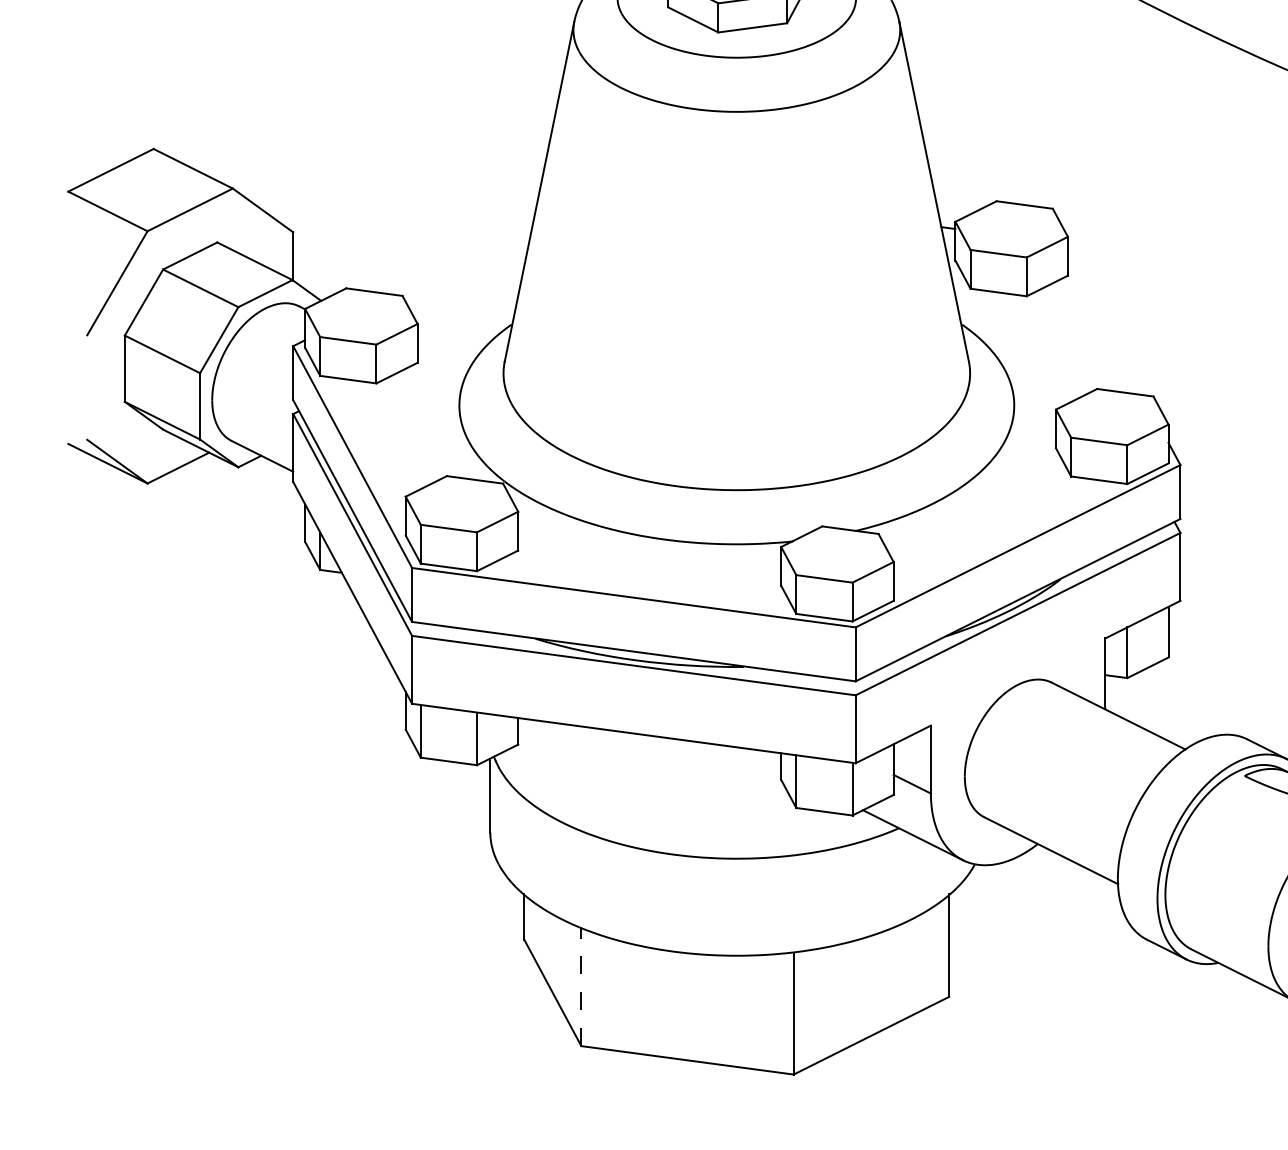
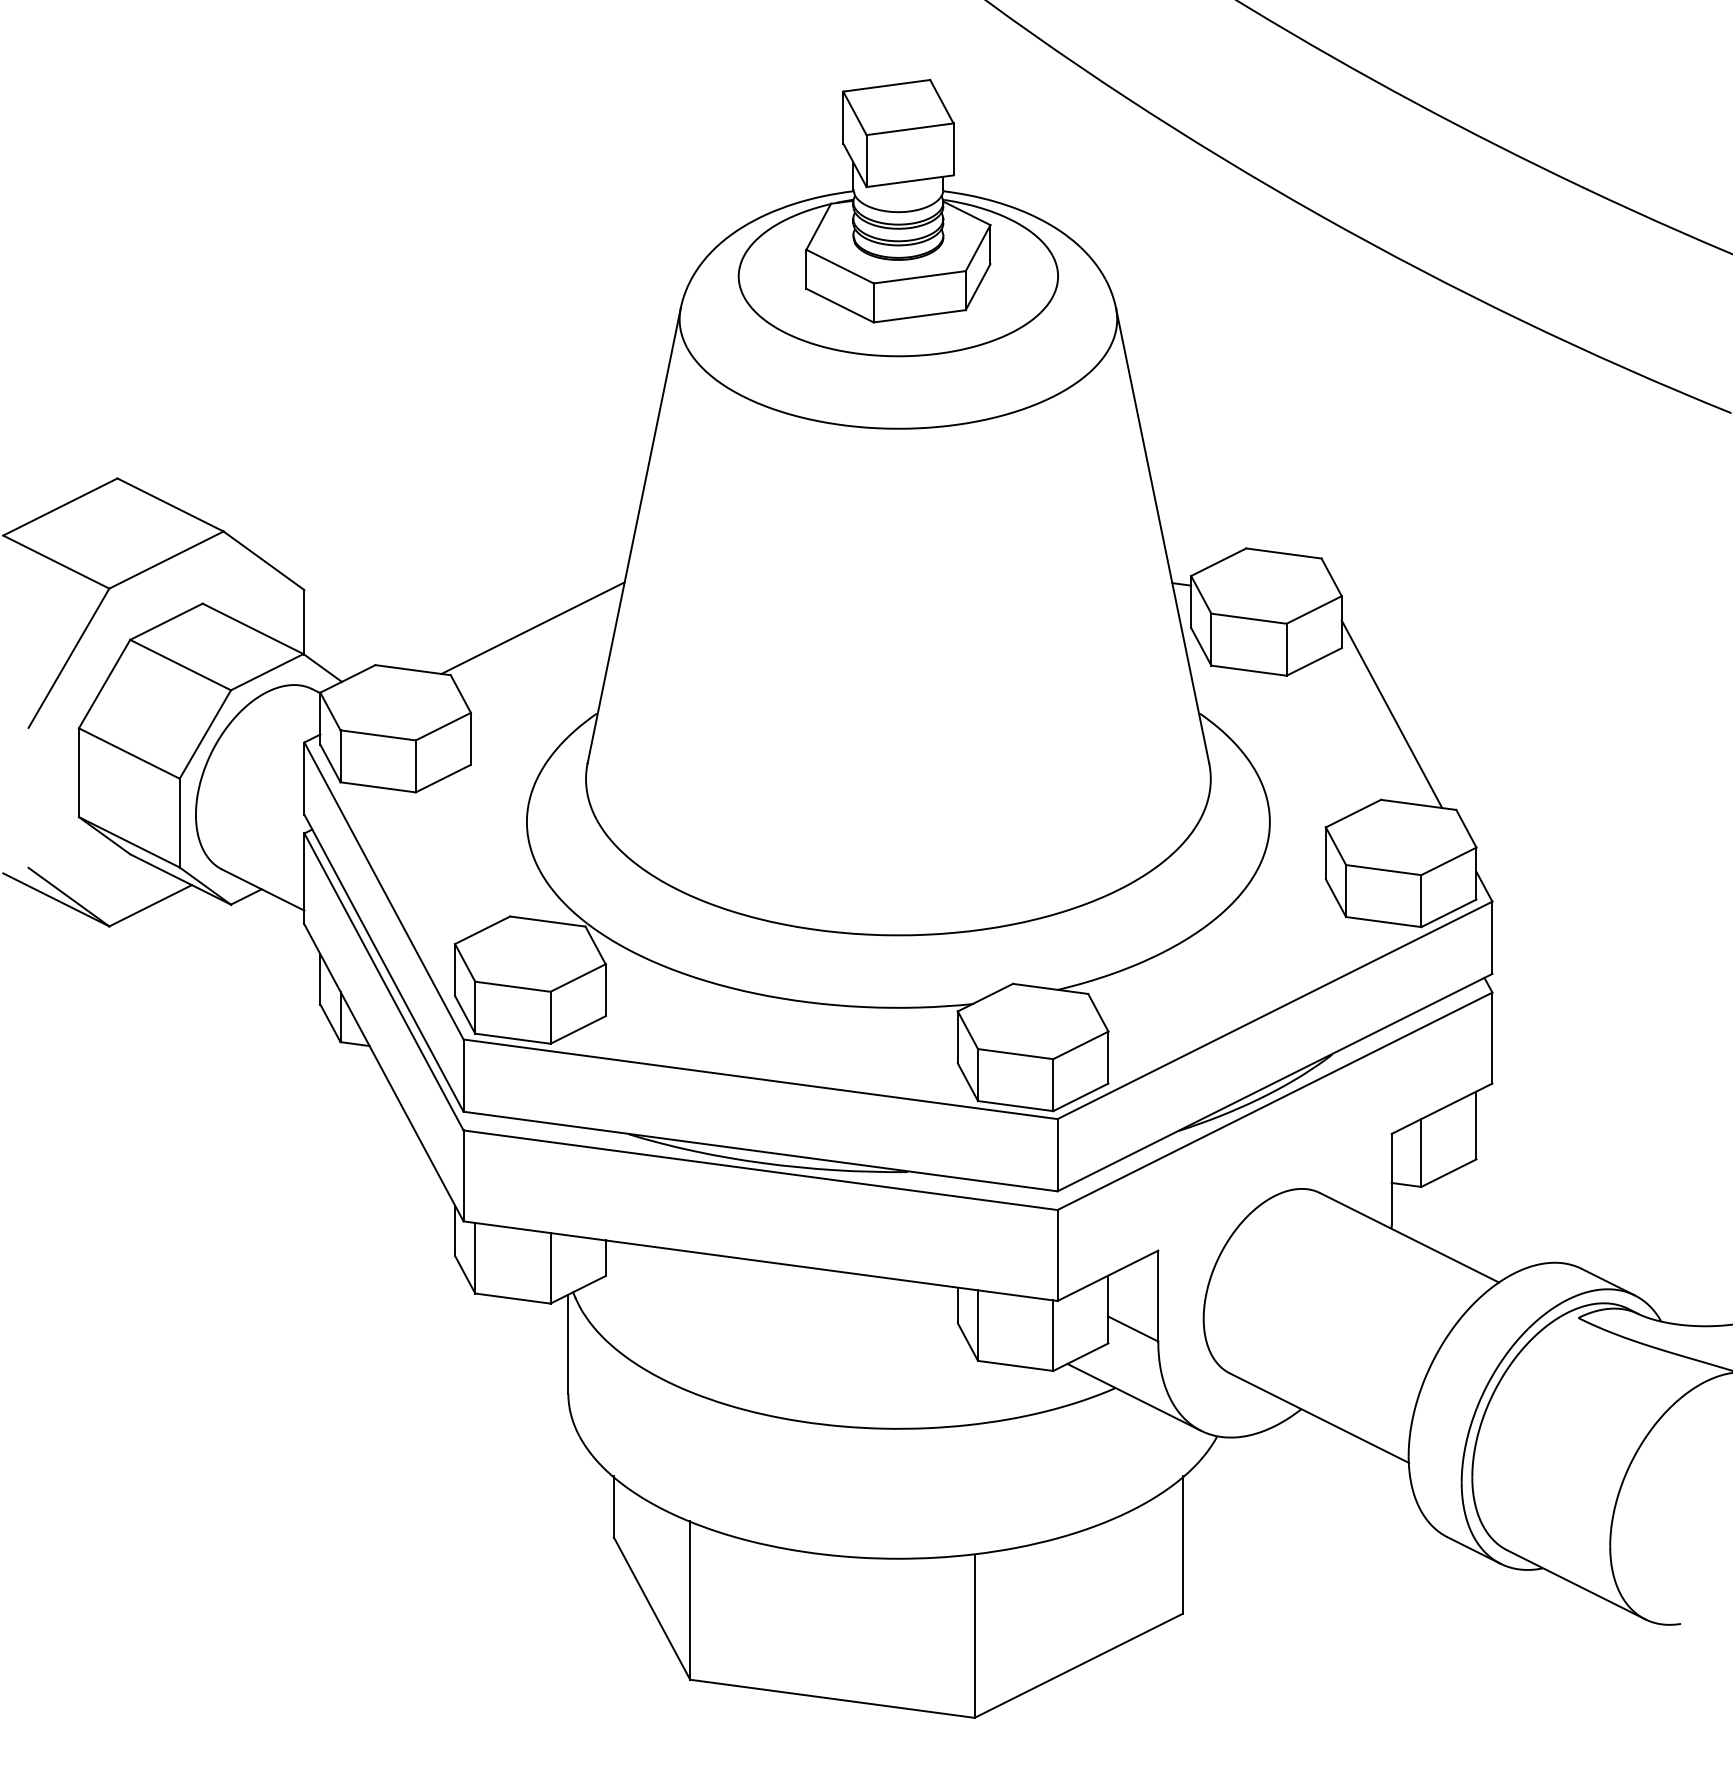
line: (463, 260) -> (532, 627), added
line: (1105, 325) -> (1391, 714), added
line: (581, 986) -> (690, 1599), dashed -> solid

